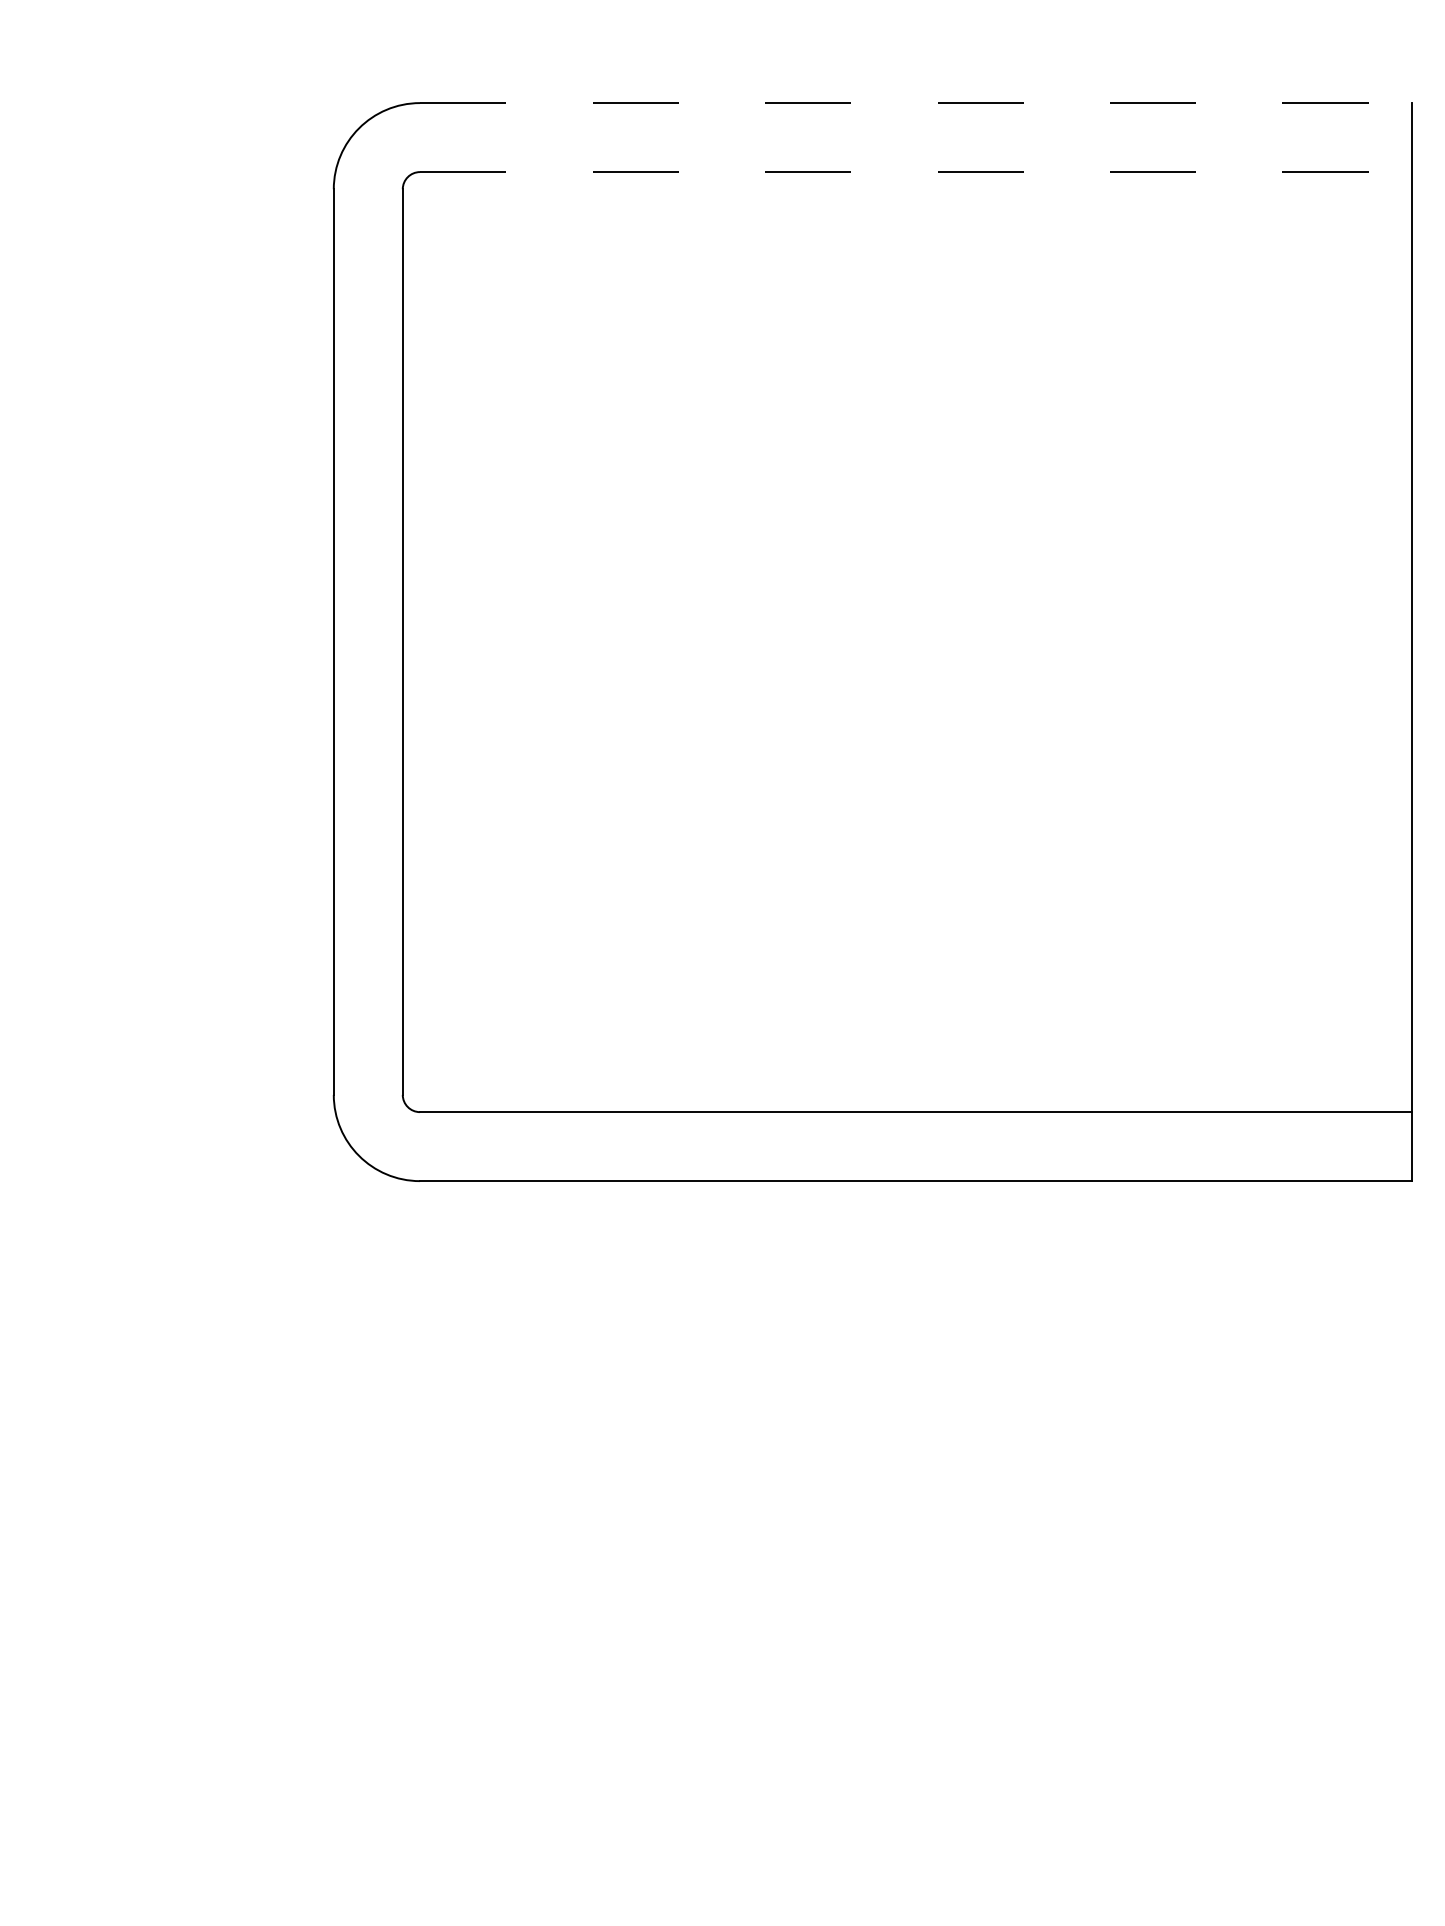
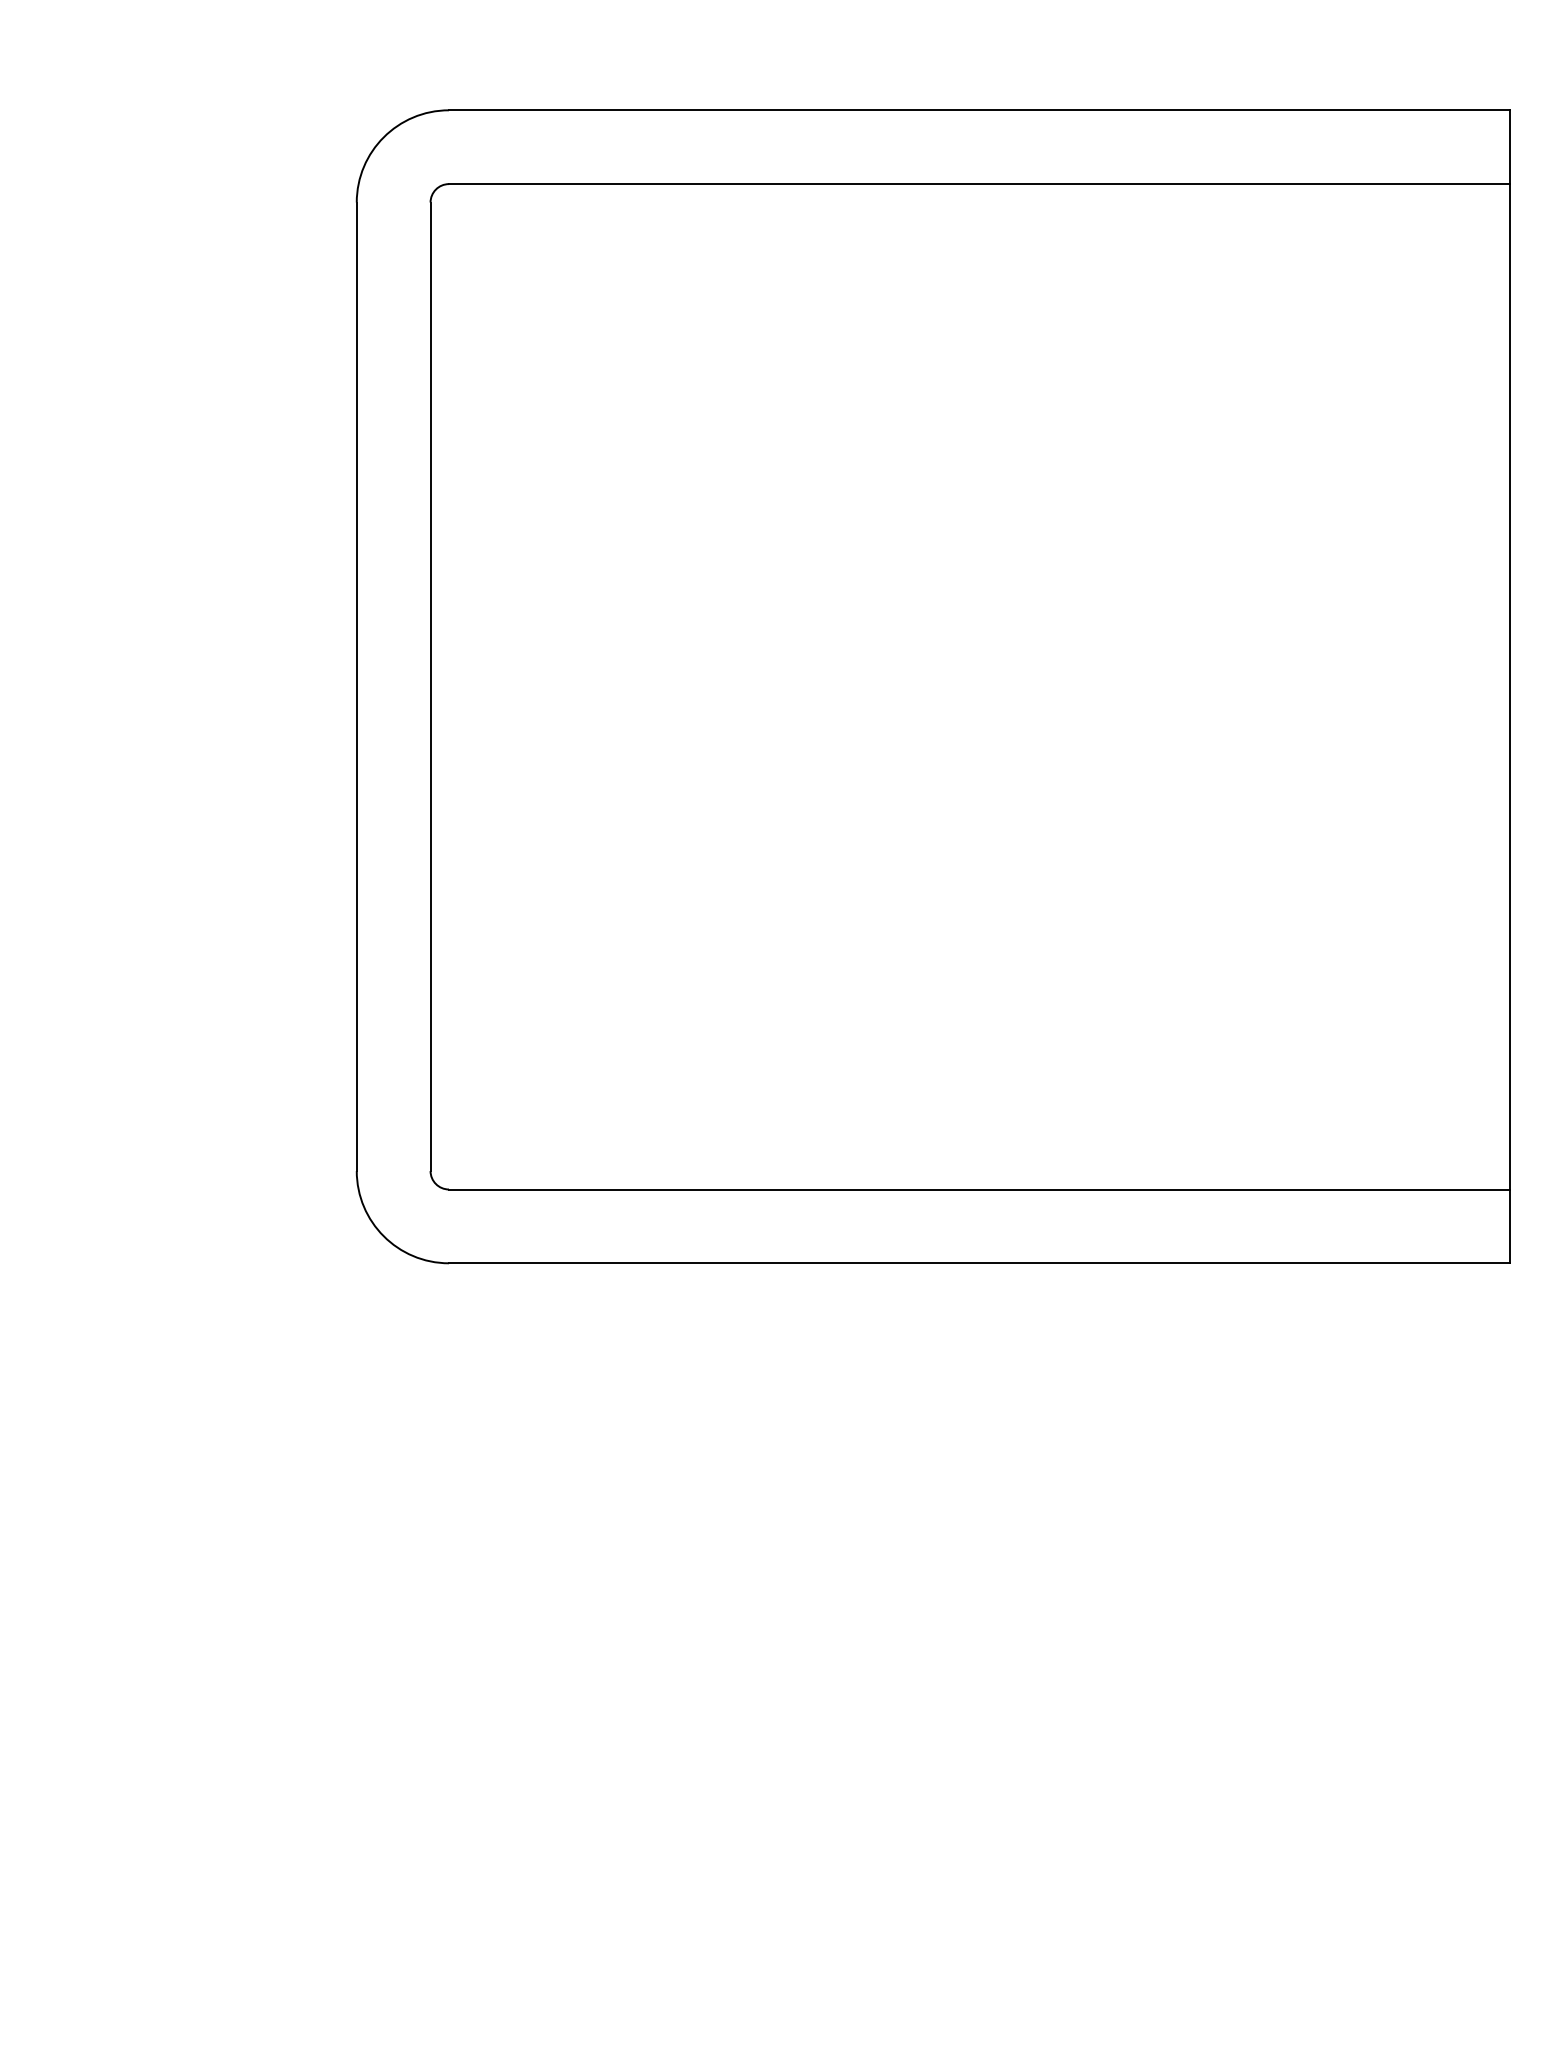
line: (916, 103) -> (979, 110), dashed -> solid
line: (916, 172) -> (979, 184), dashed -> solid

